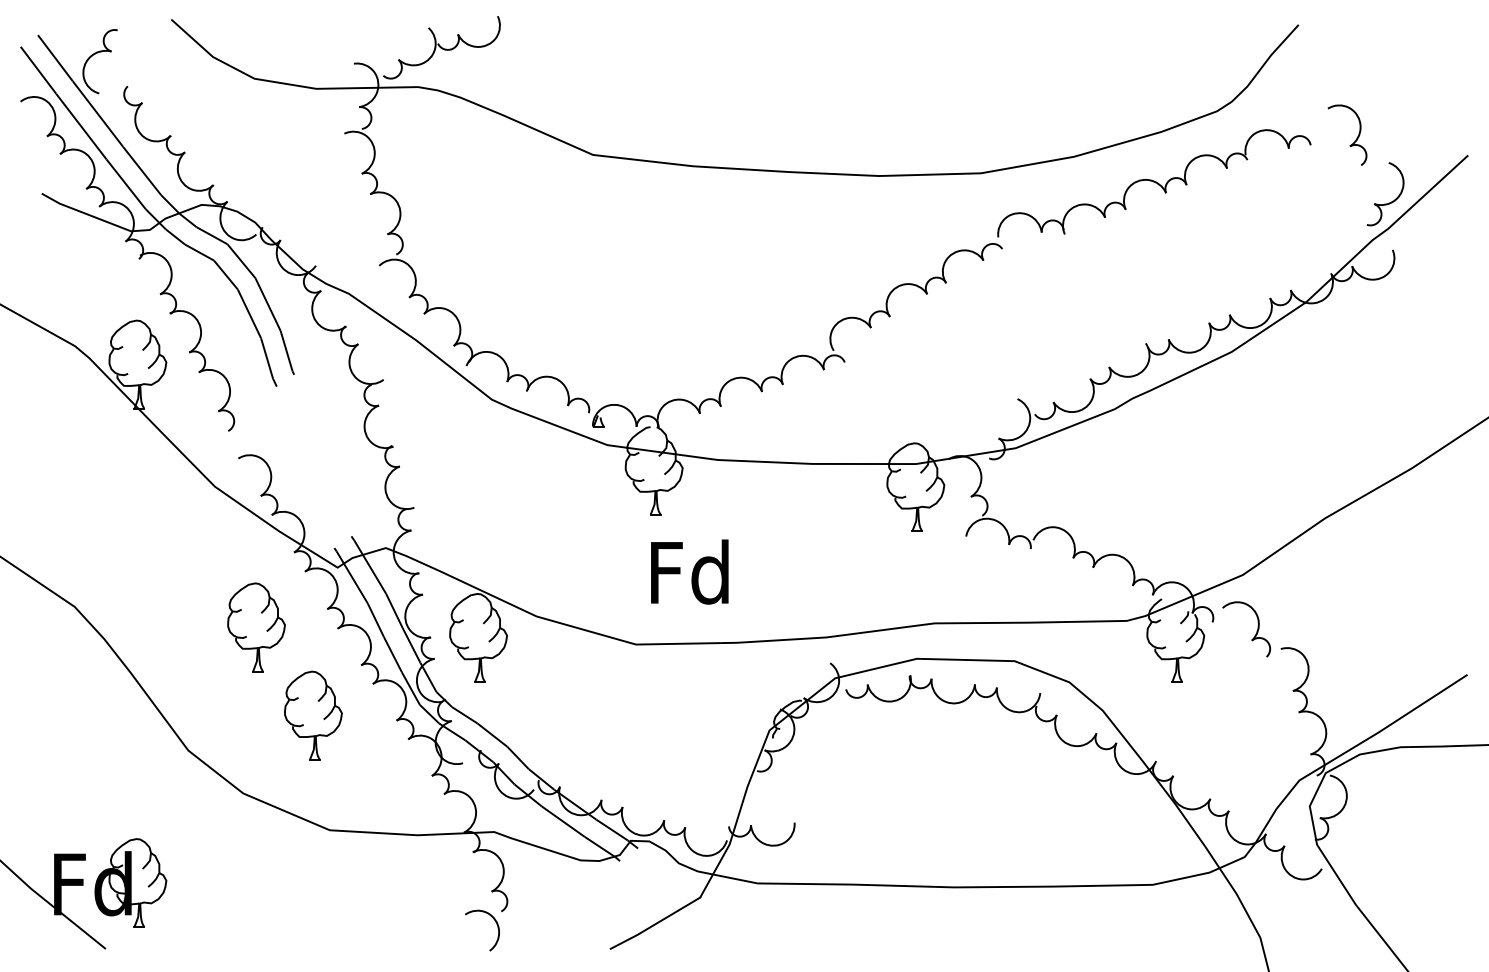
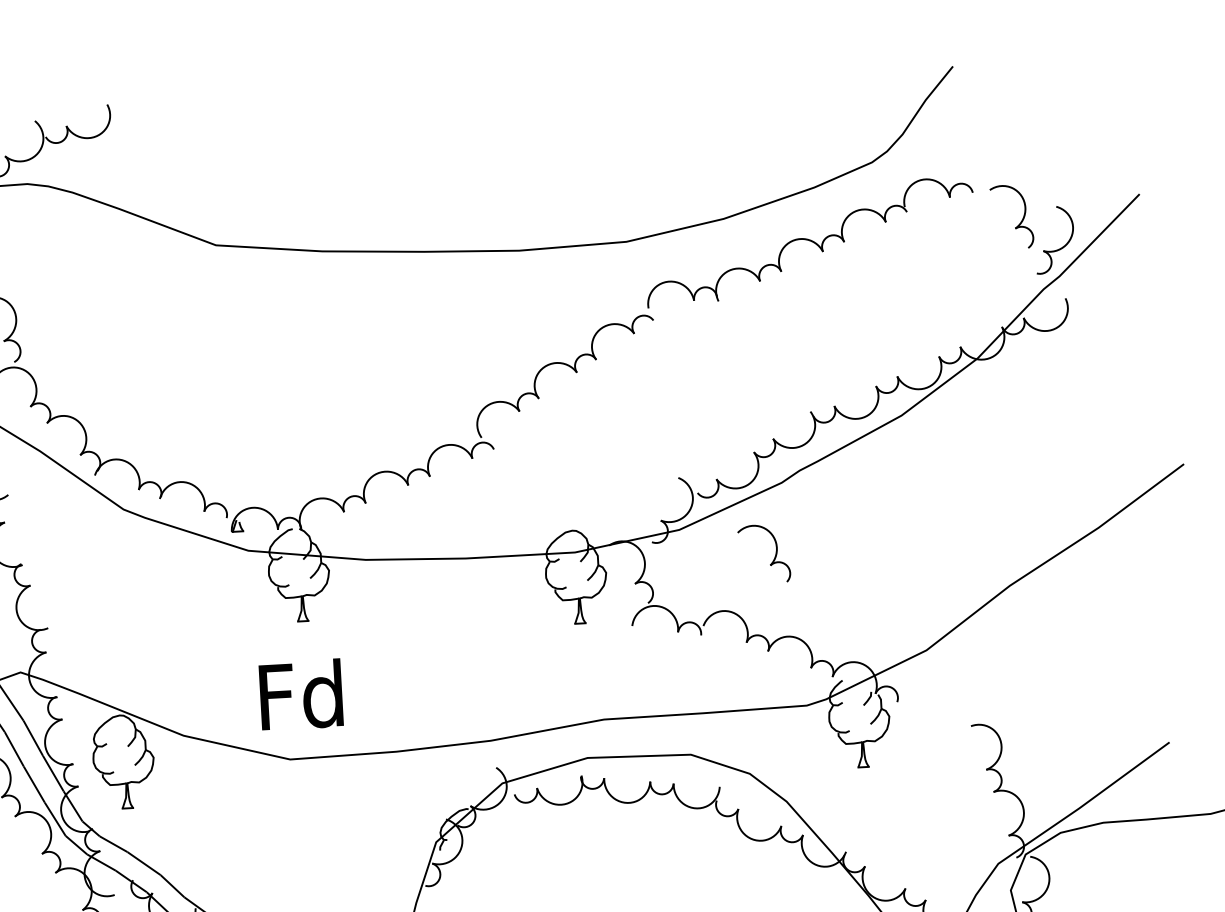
part: (1355, 139) -> (1020, 221), moved
text: (689, 571) -> (300, 694), moved
part: (1254, 635) -> (772, 559), moved

